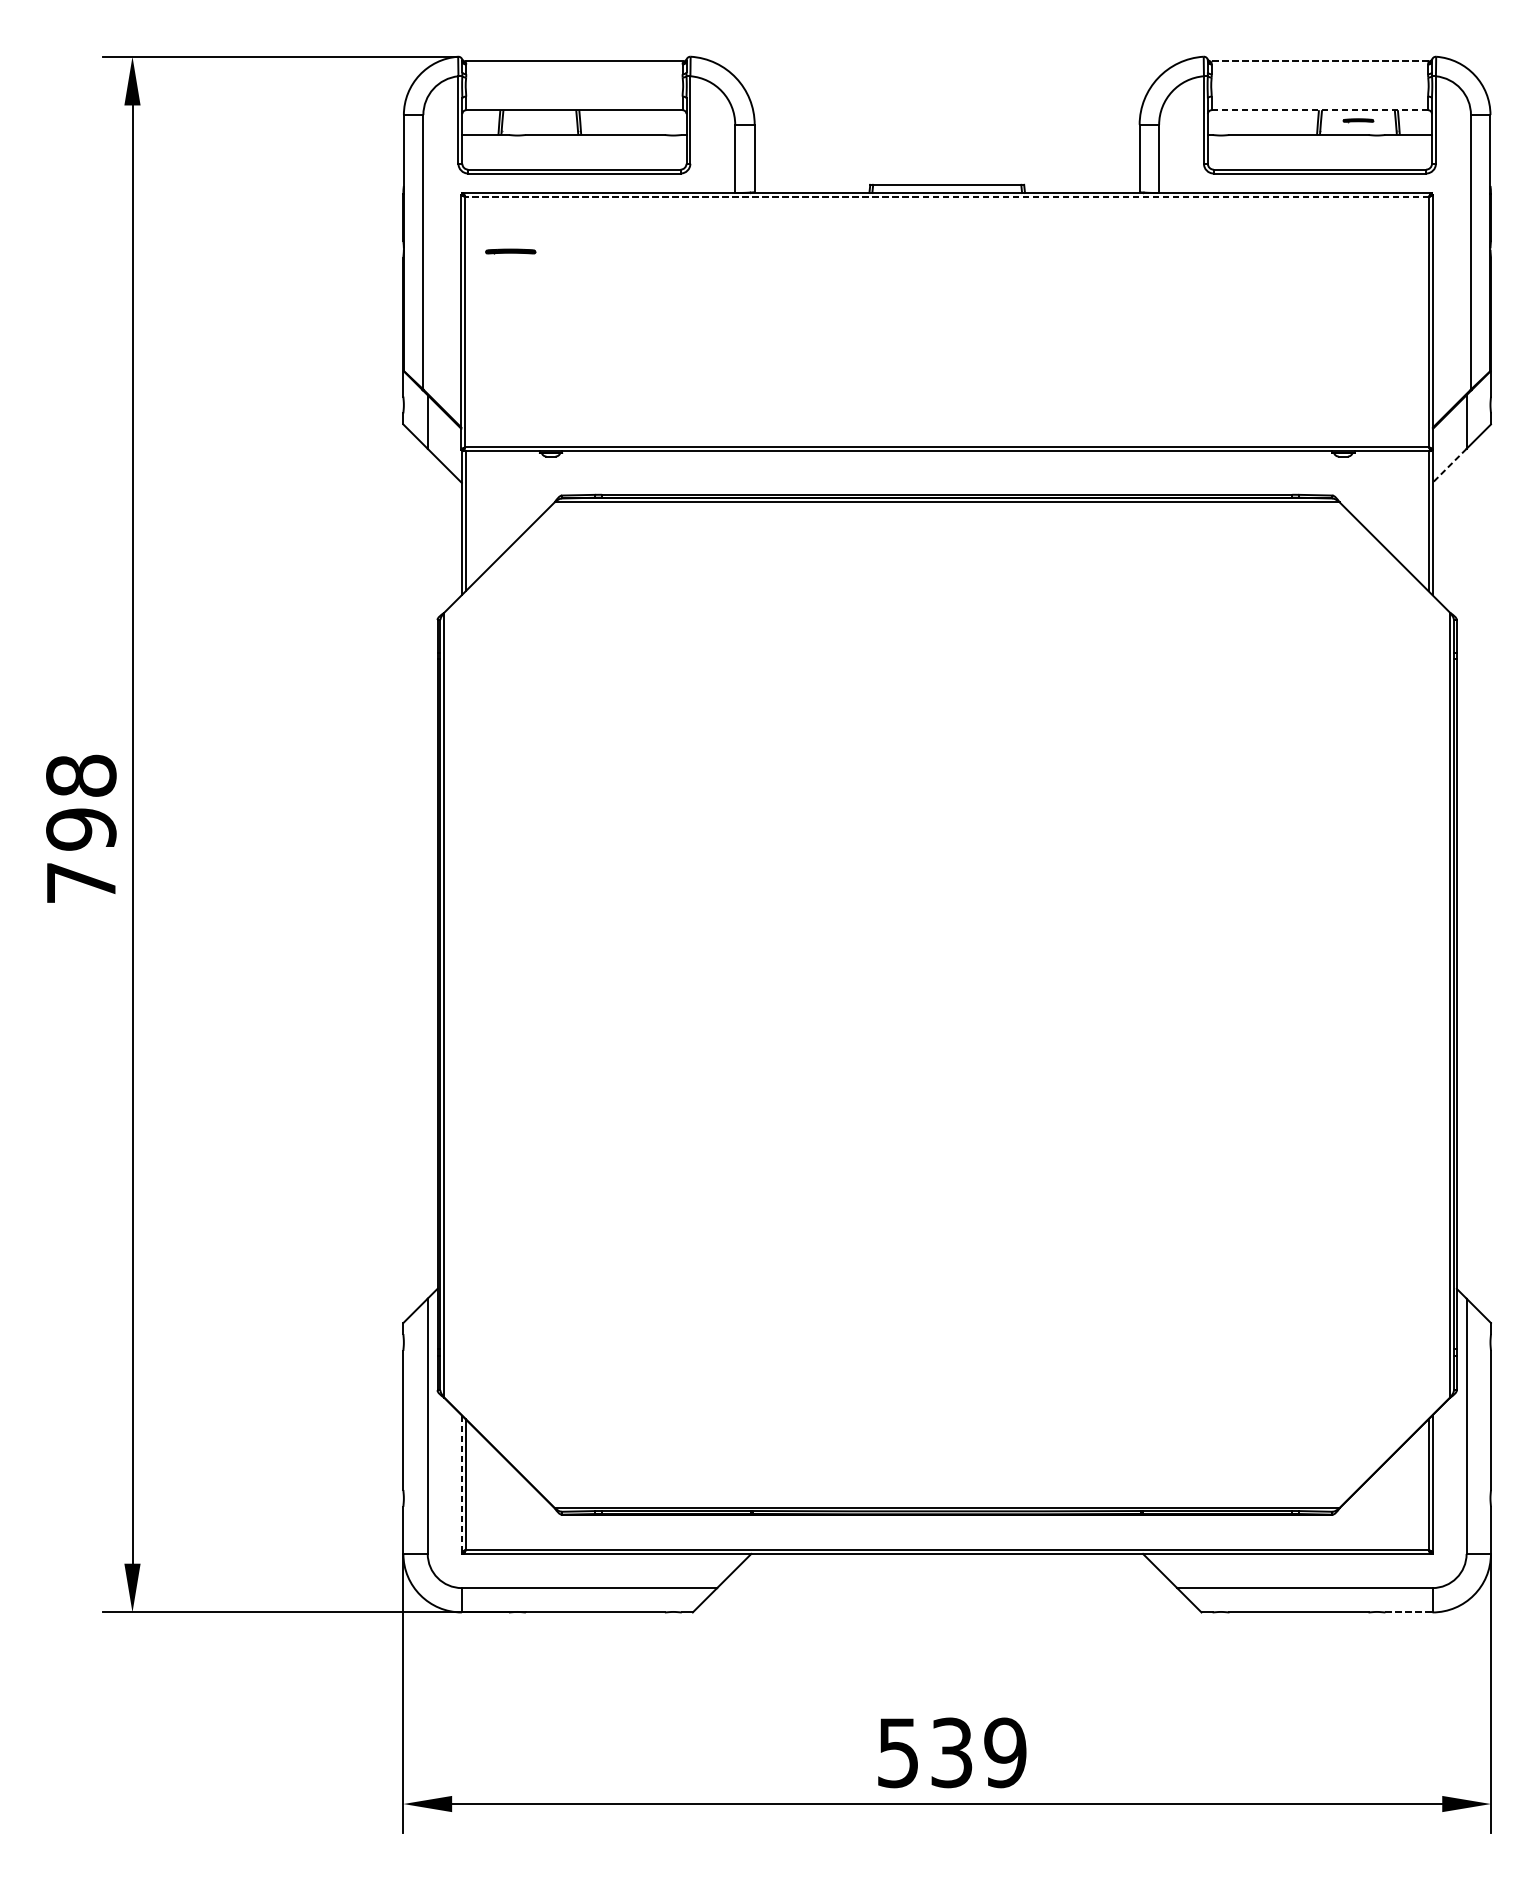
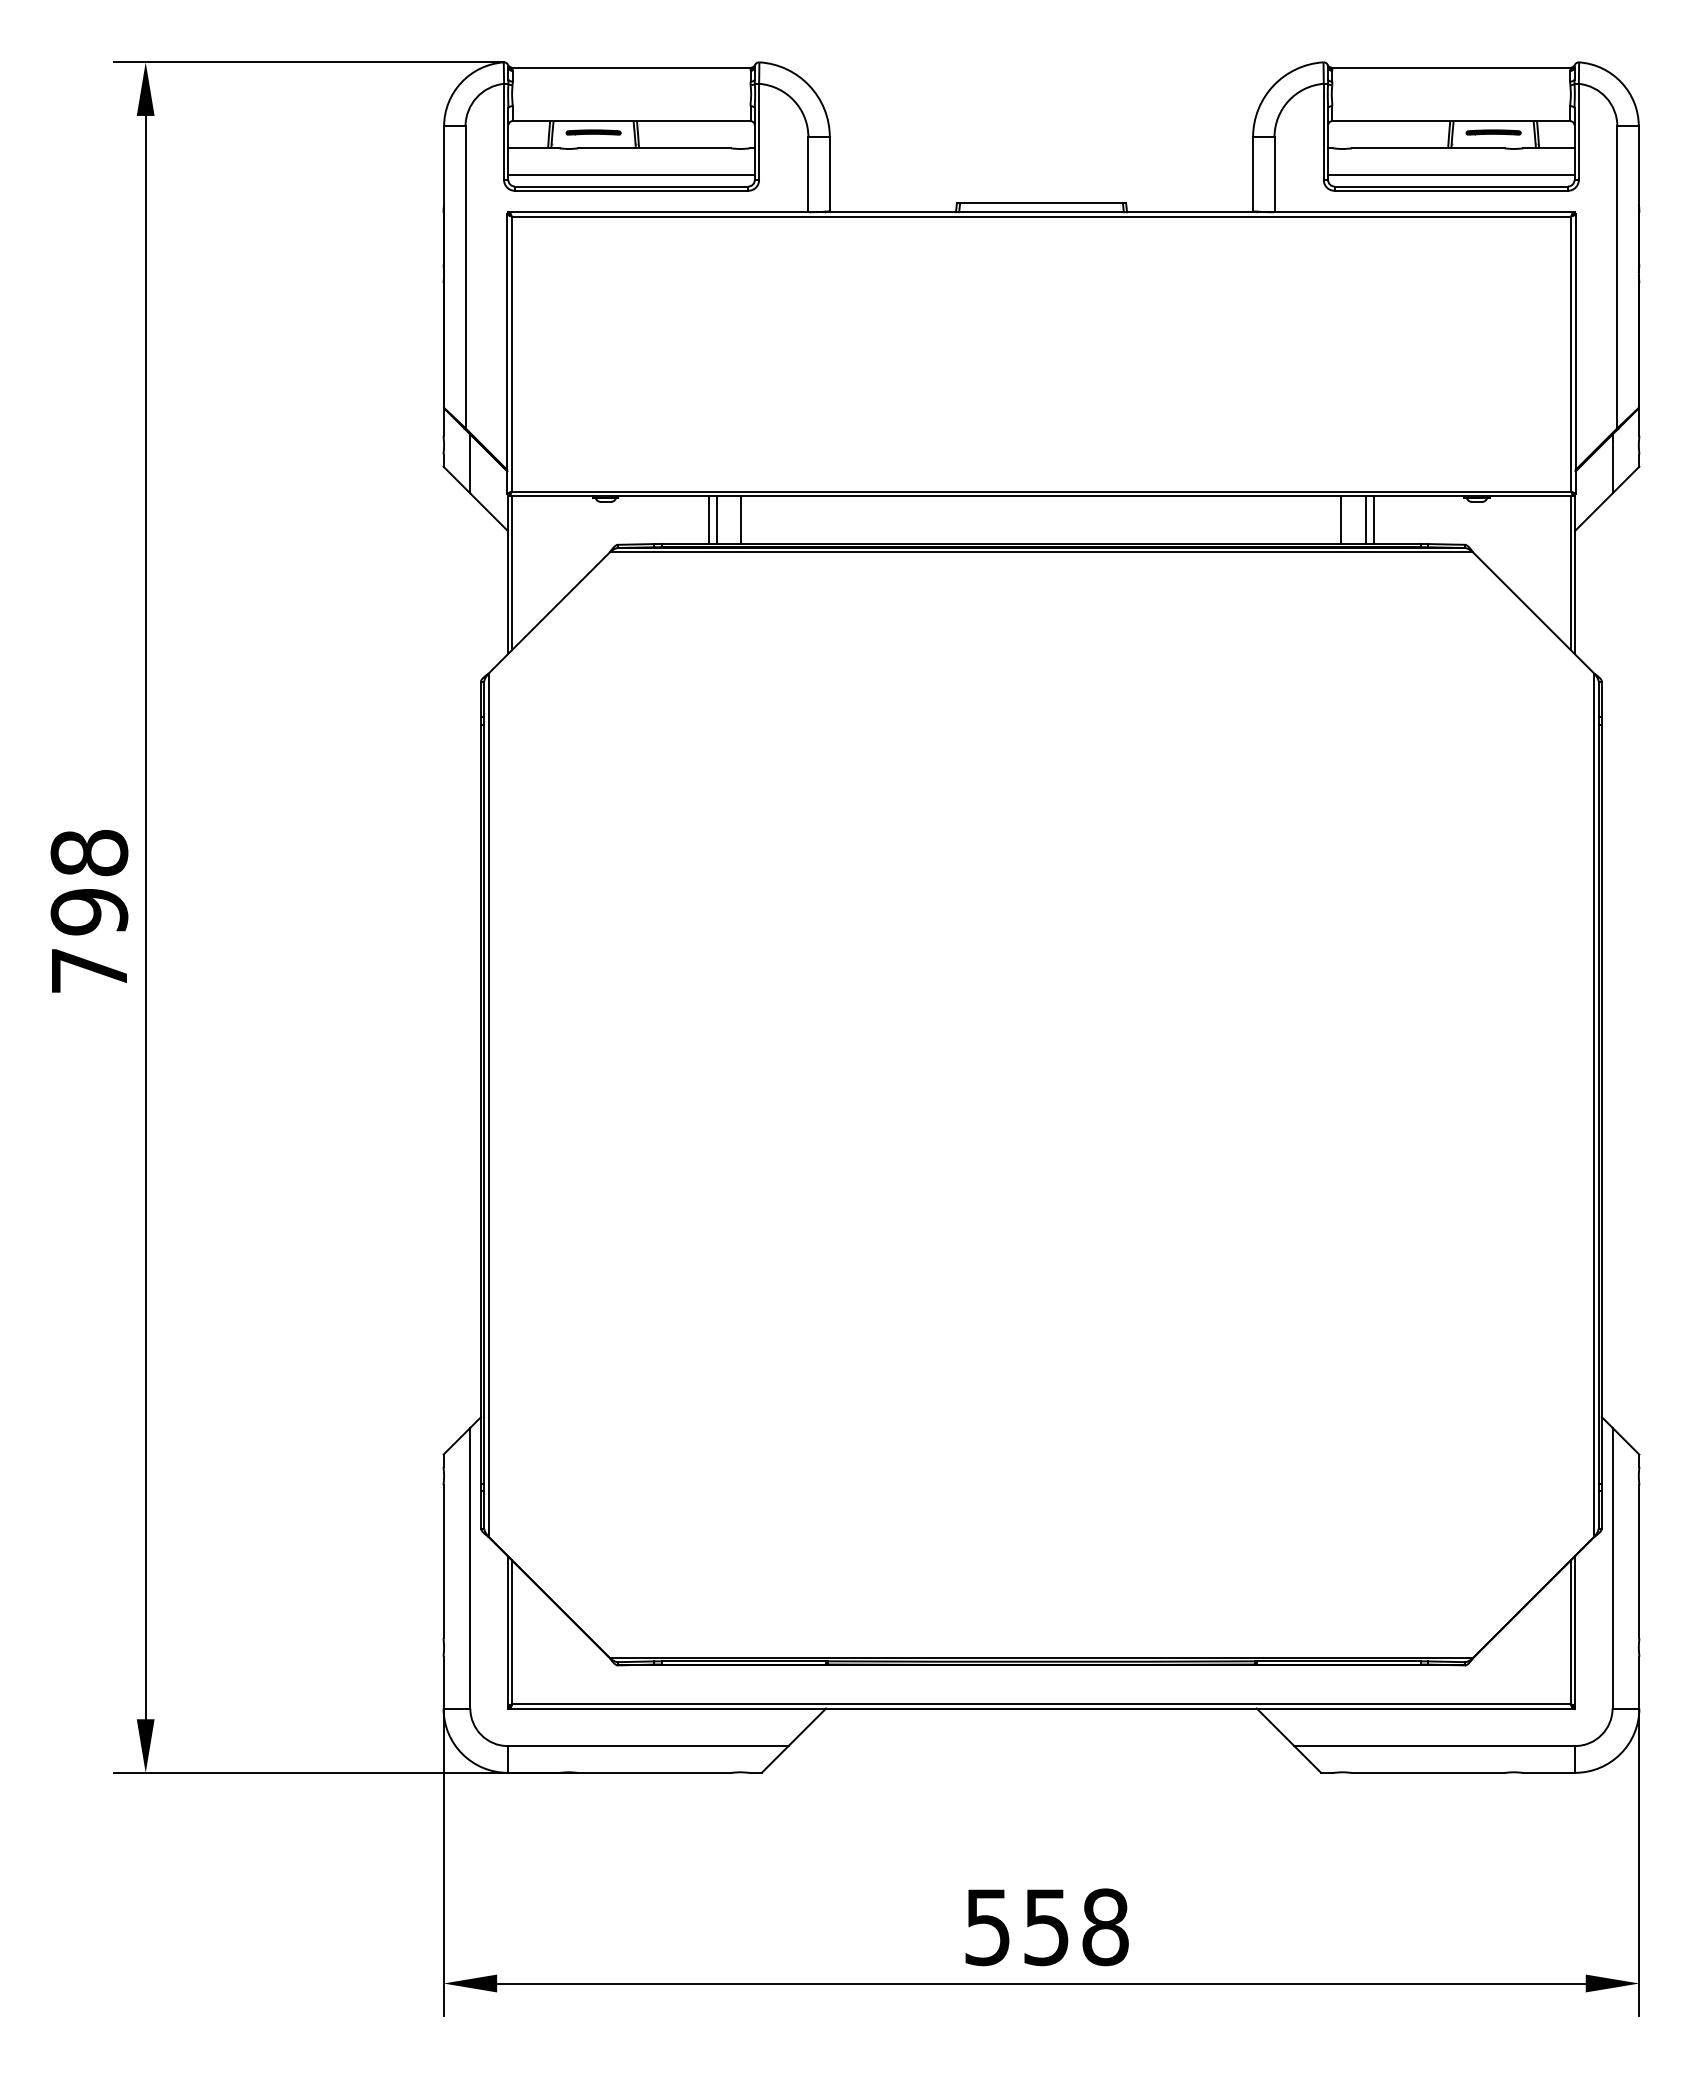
line: (1320, 61) -> (1451, 67), dashed -> solid
line: (1320, 110) -> (1451, 121), dashed -> solid
part: (1358, 120) -> (1493, 132), size x1.67
line: (574, 159) -> (631, 175), added
line: (1320, 159) -> (1451, 175), added
line: (947, 196) -> (1041, 216), dashed -> solid
part: (510, 251) -> (593, 132), moved
line: (1449, 466) -> (1593, 512), dashed -> solid
line: (645, 473) -> (709, 520), added
line: (651, 473) -> (716, 520), added
line: (674, 473) -> (741, 520), added
line: (1220, 473) -> (1341, 520), added
line: (1242, 473) -> (1366, 520), added
line: (1249, 473) -> (1373, 520), added
line: (461, 1482) -> (507, 1630), dashed -> solid
line: (1409, 1612) -> (1549, 1772), dashed -> solid
text: (979, 1753) -> (1076, 1927), 539 -> 558

